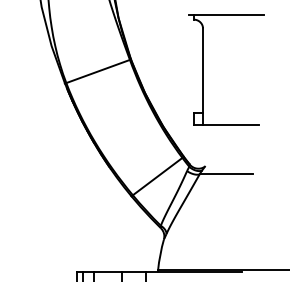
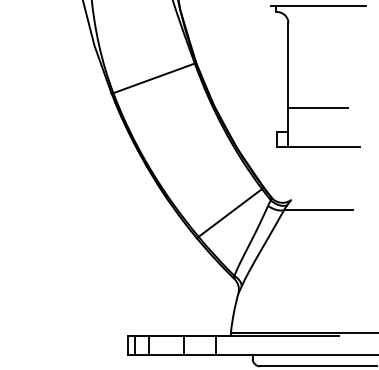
line: (226, 94) -> (318, 107), added

